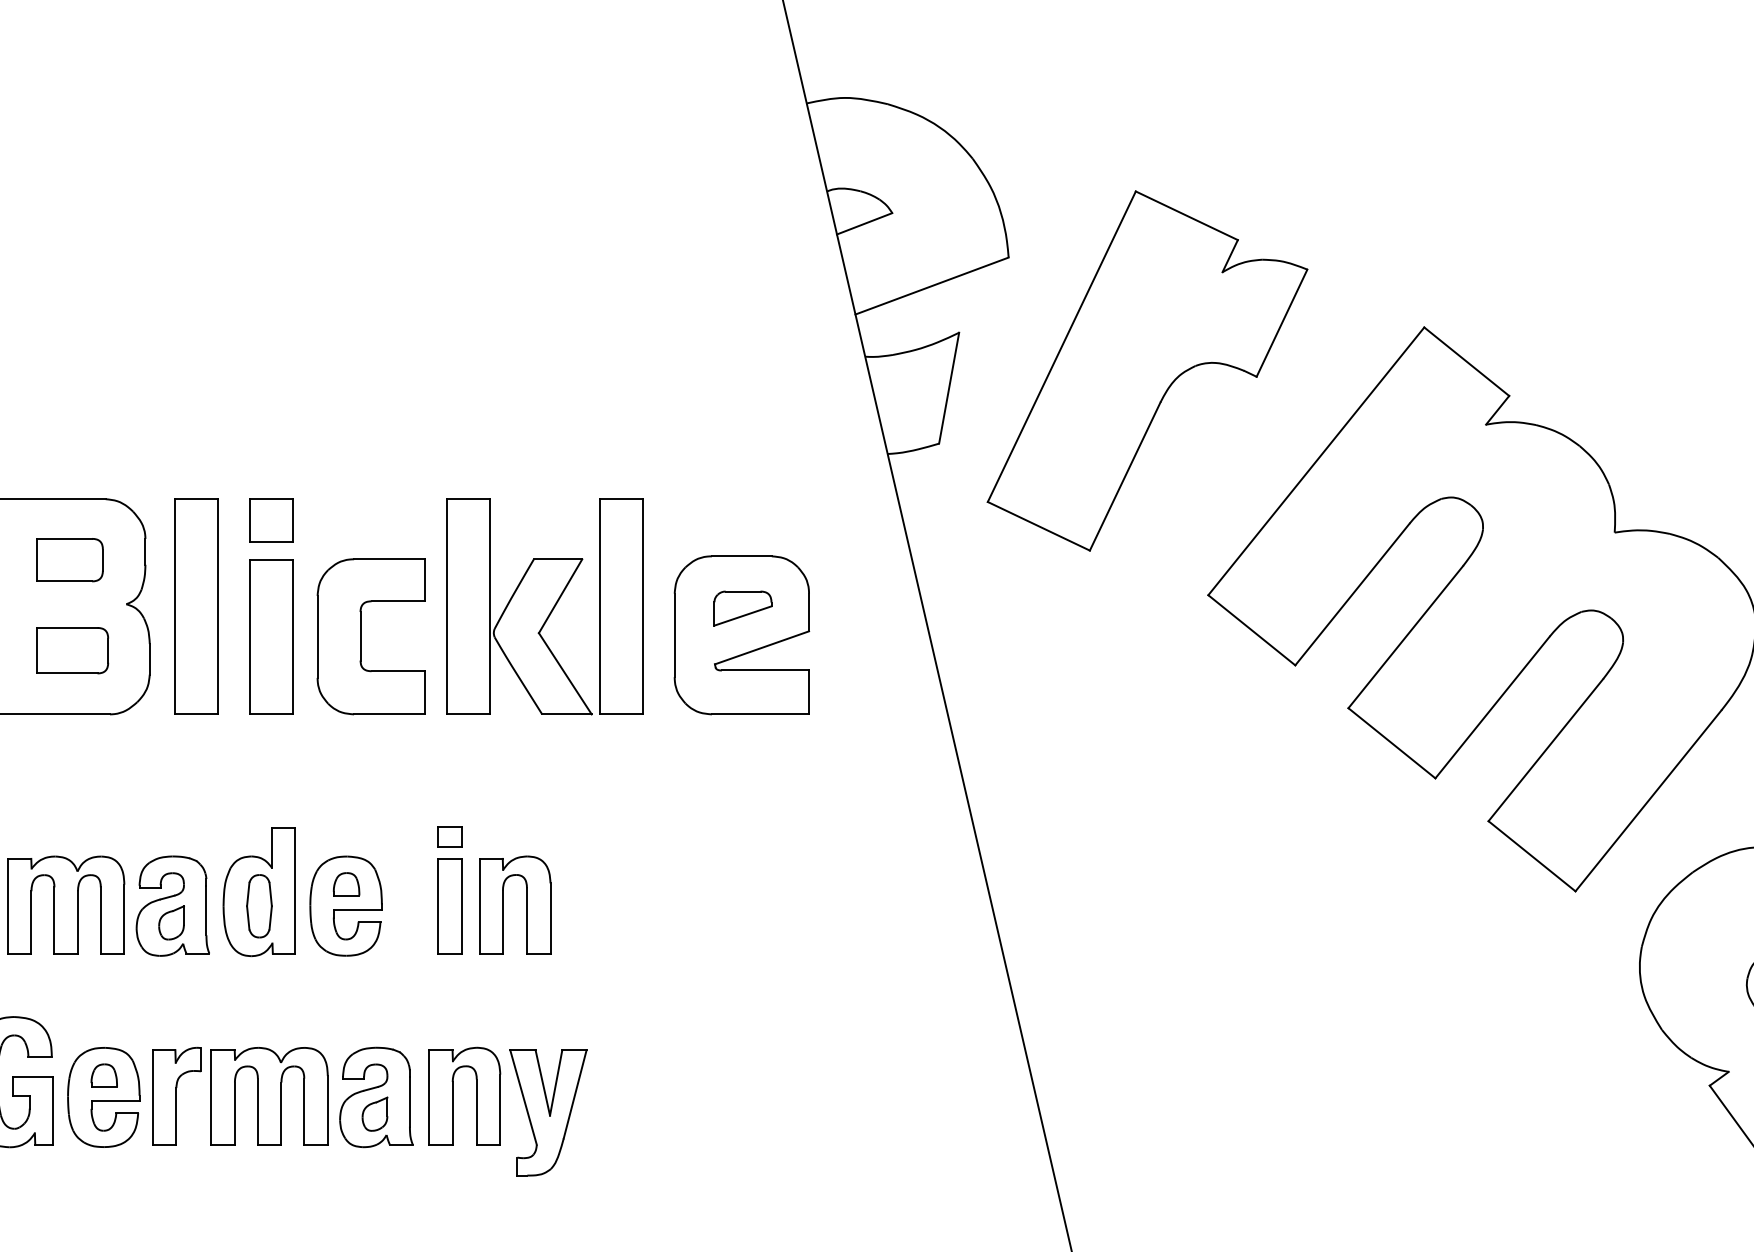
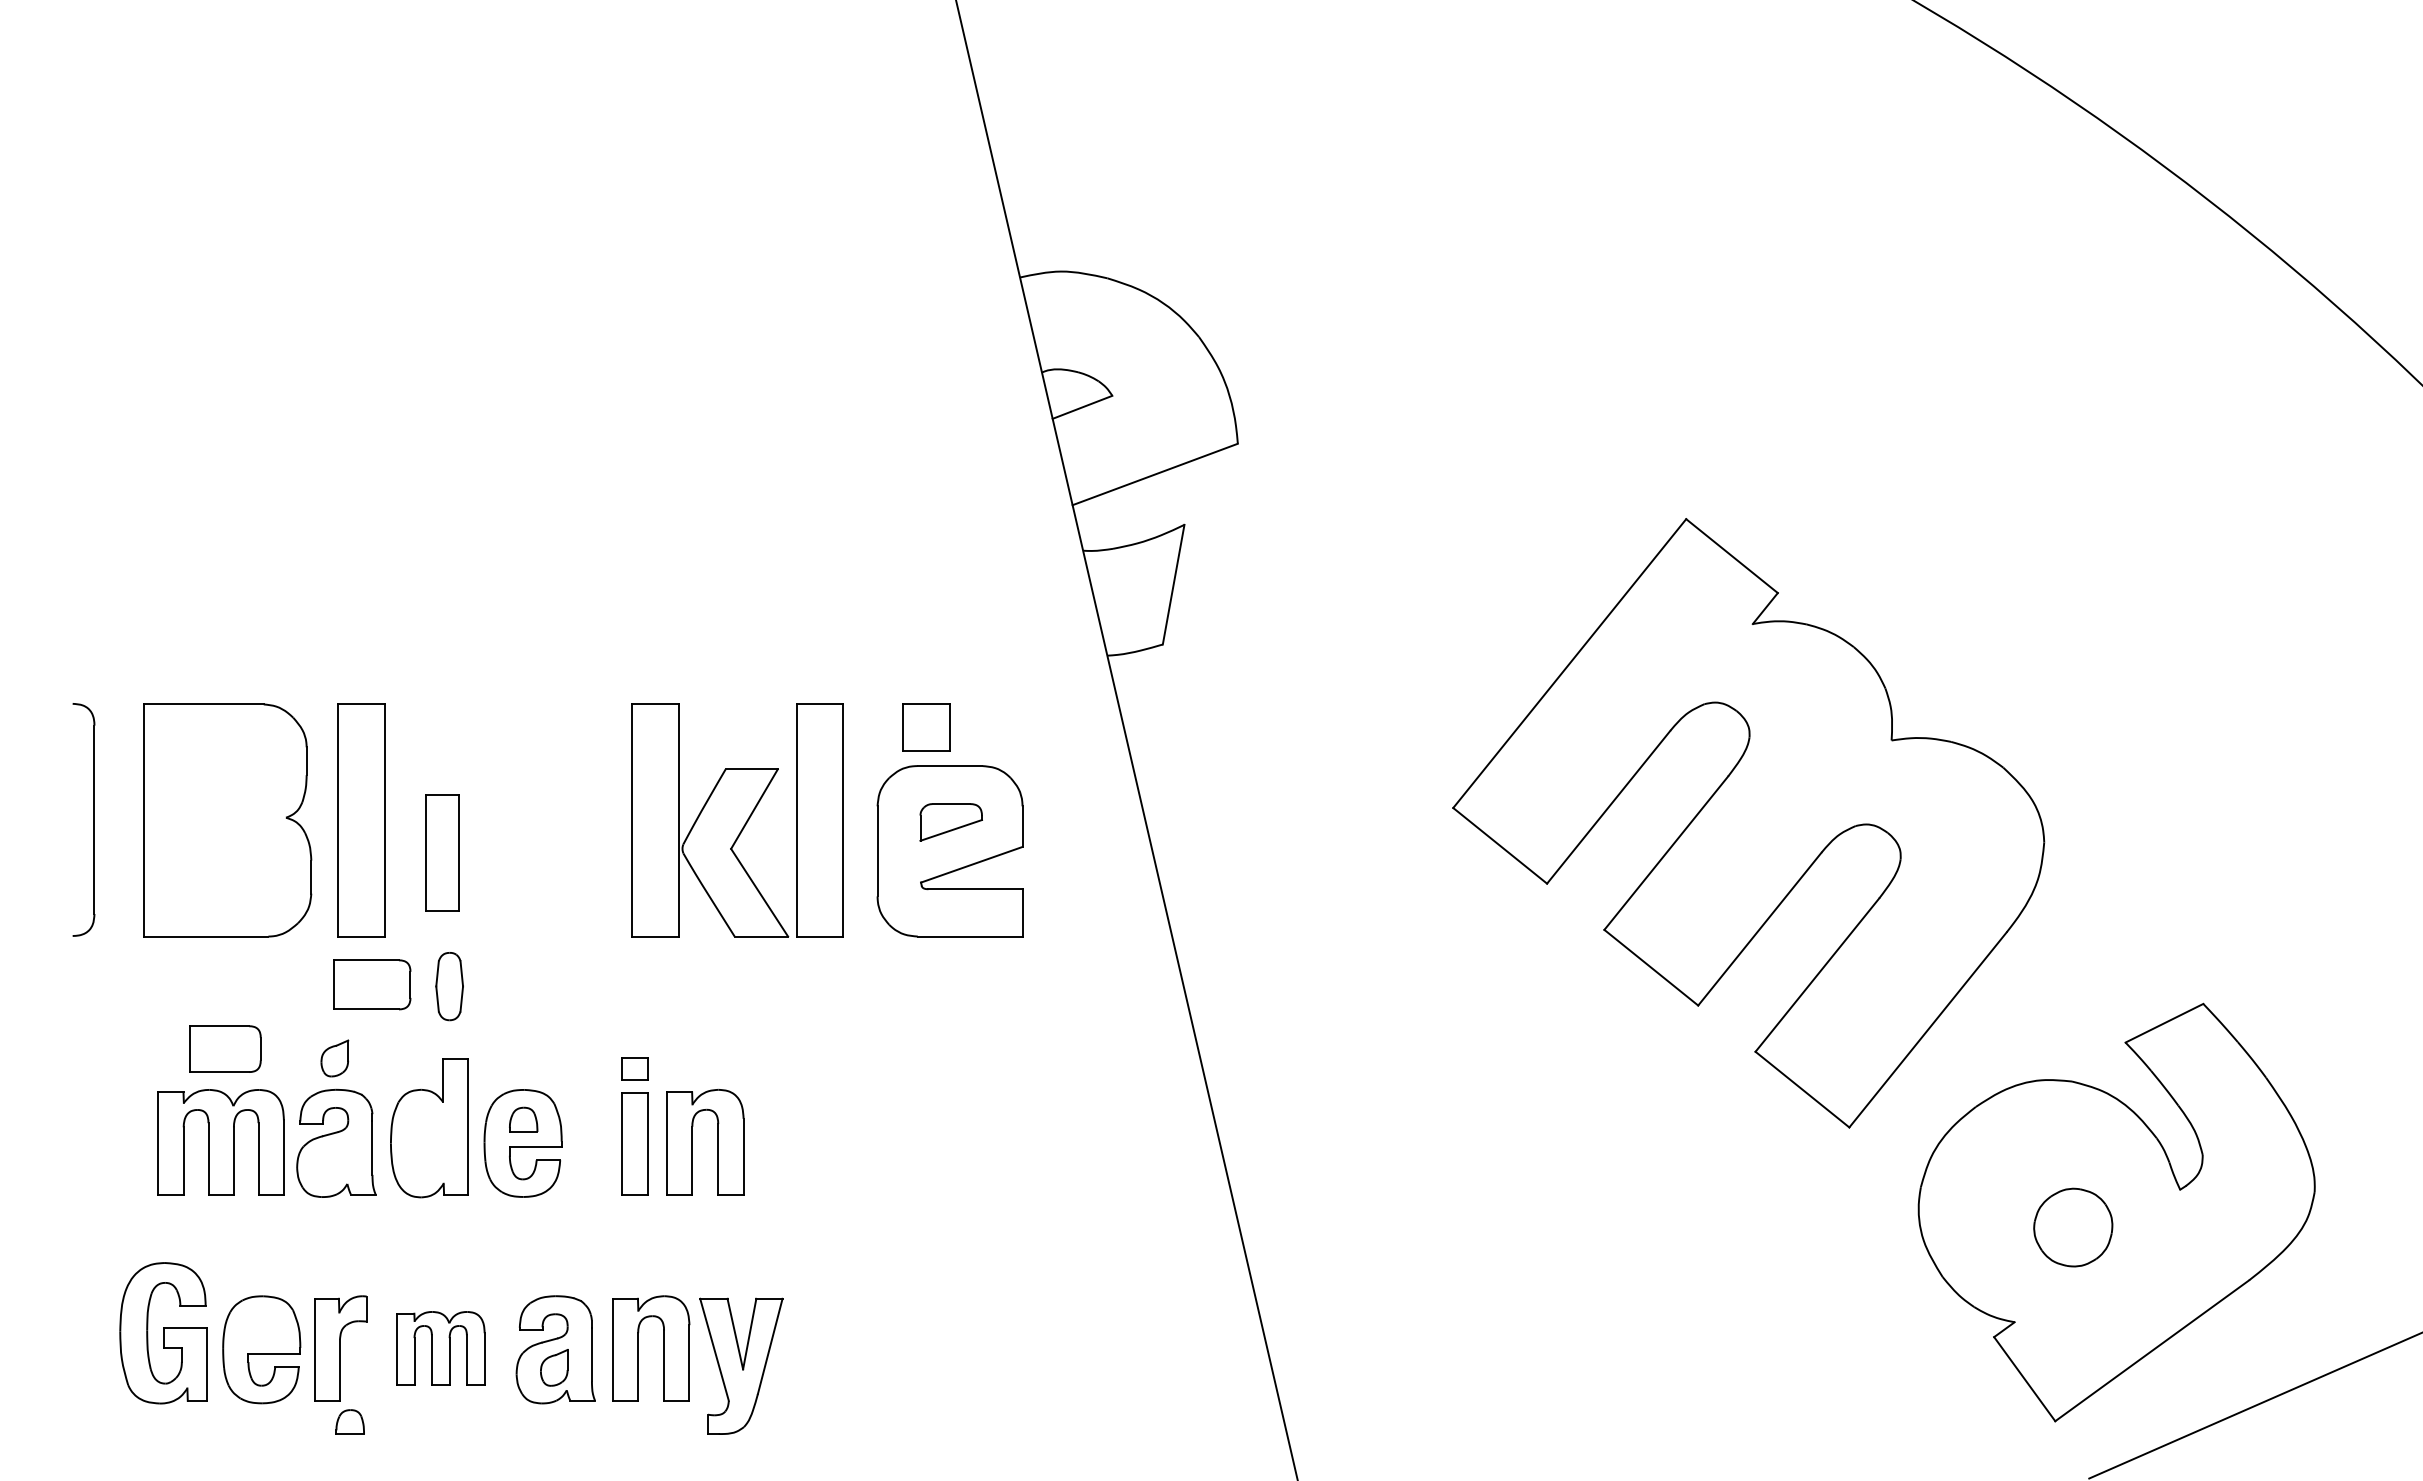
part: (1147, 370) -> (1387, 565), removed
part: (271, 520) -> (926, 727), moved
part: (70, 559) -> (225, 1048), moved
part: (271, 636) -> (442, 852), size x0.7
part: (361, 636) -> (539, 852), removed
part: (72, 650) -> (372, 984), moved
part: (259, 906) -> (449, 986), moved
part: (171, 922) -> (334, 1058), moved
part: (103, 1074) -> (349, 1421), moved
part: (269, 1096) -> (440, 1348), size x0.7

